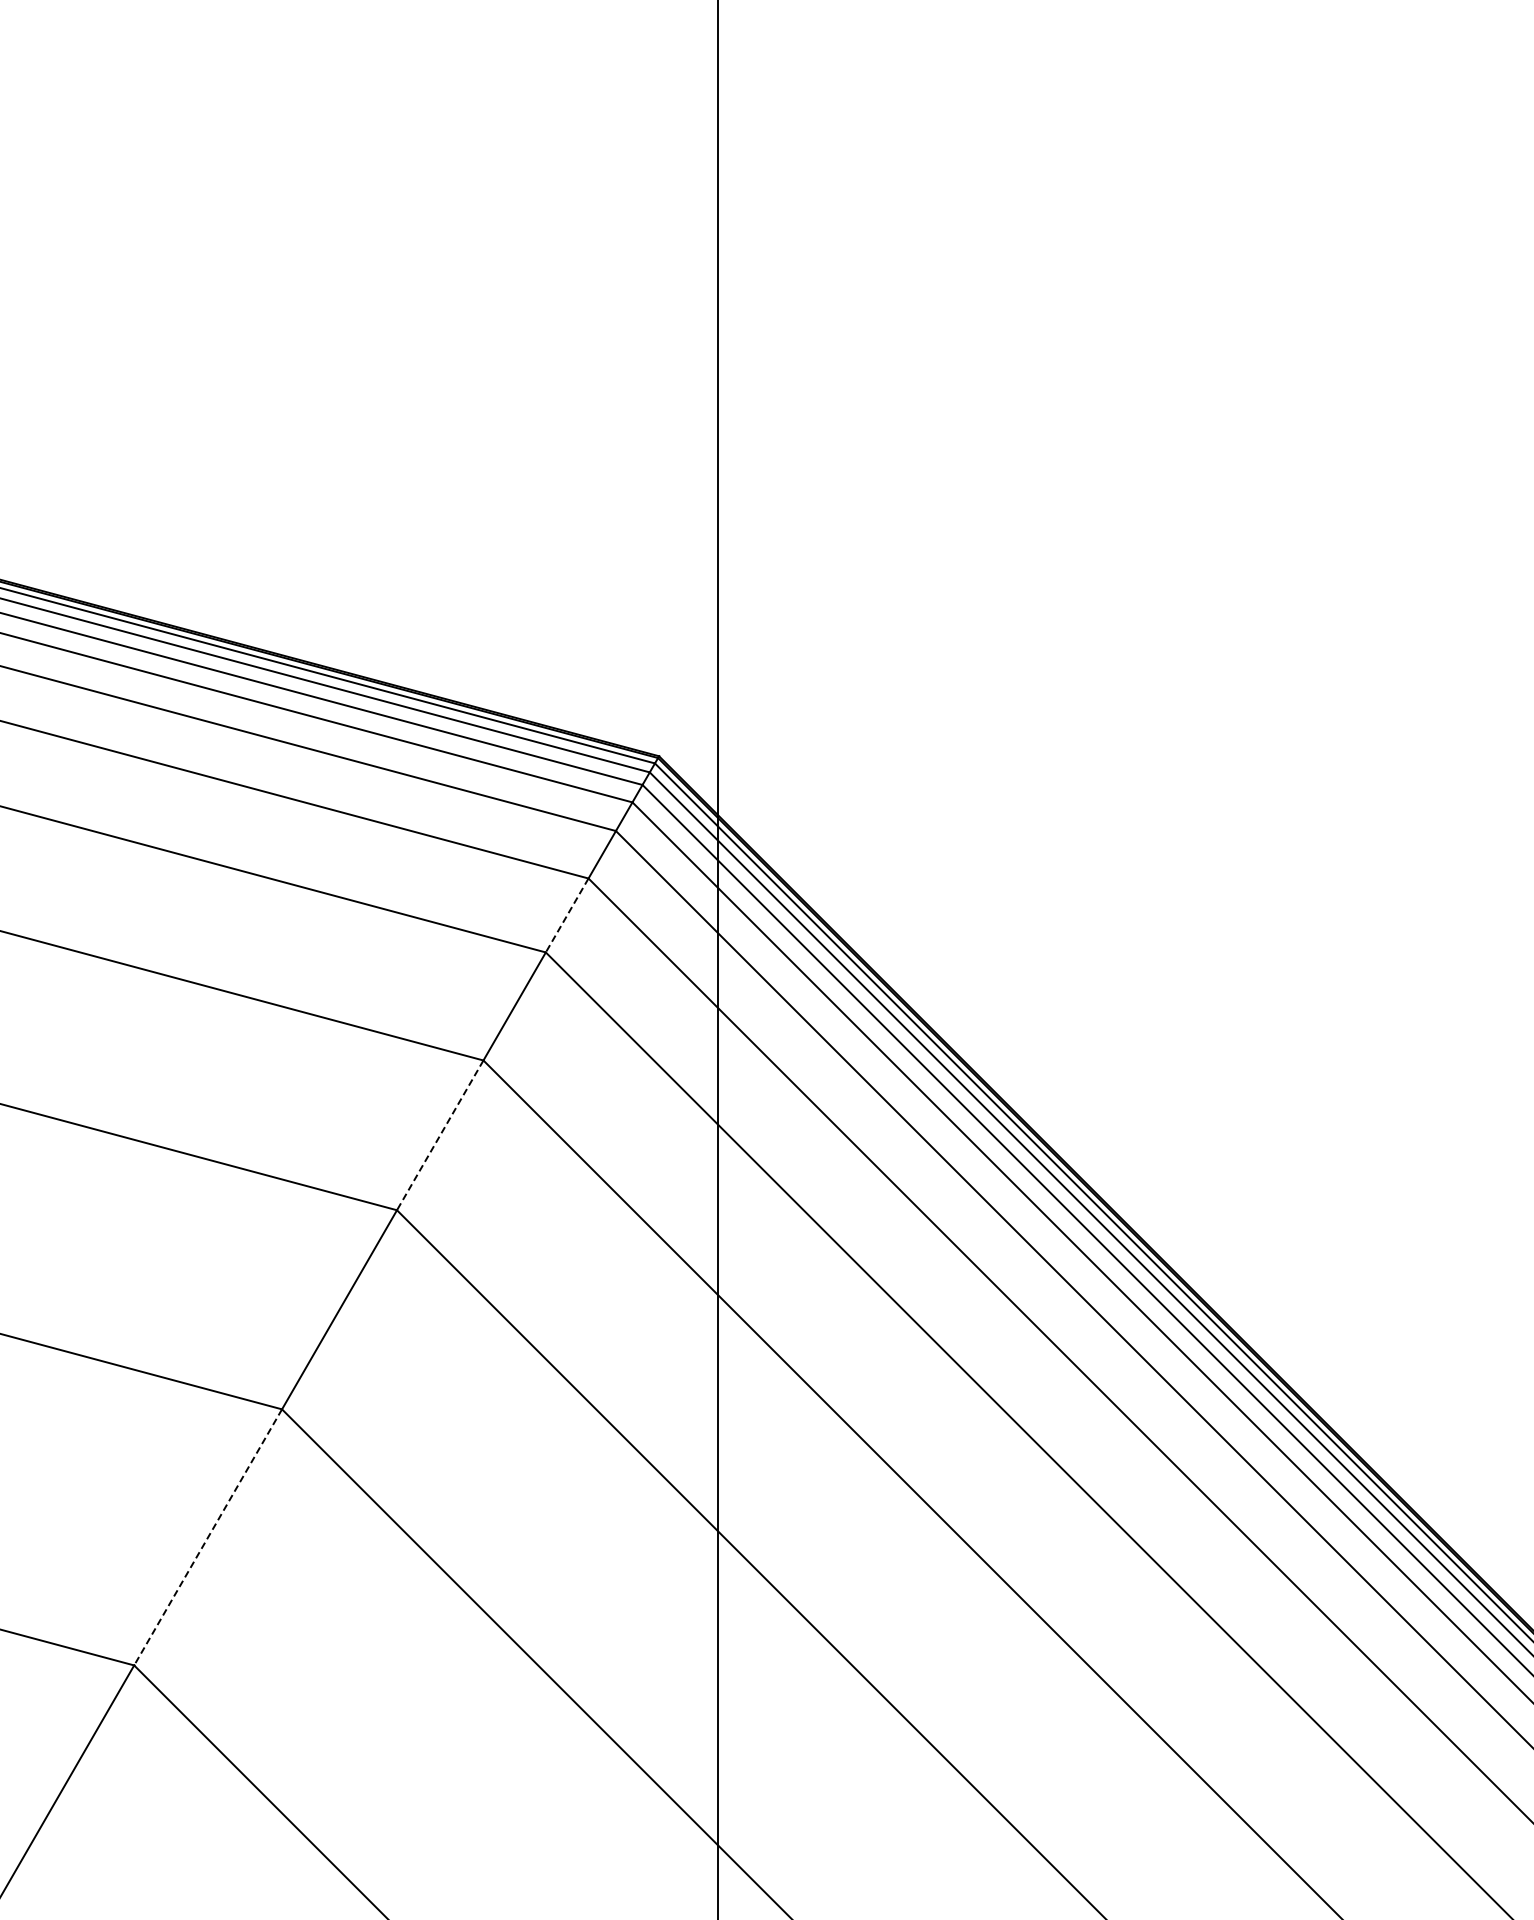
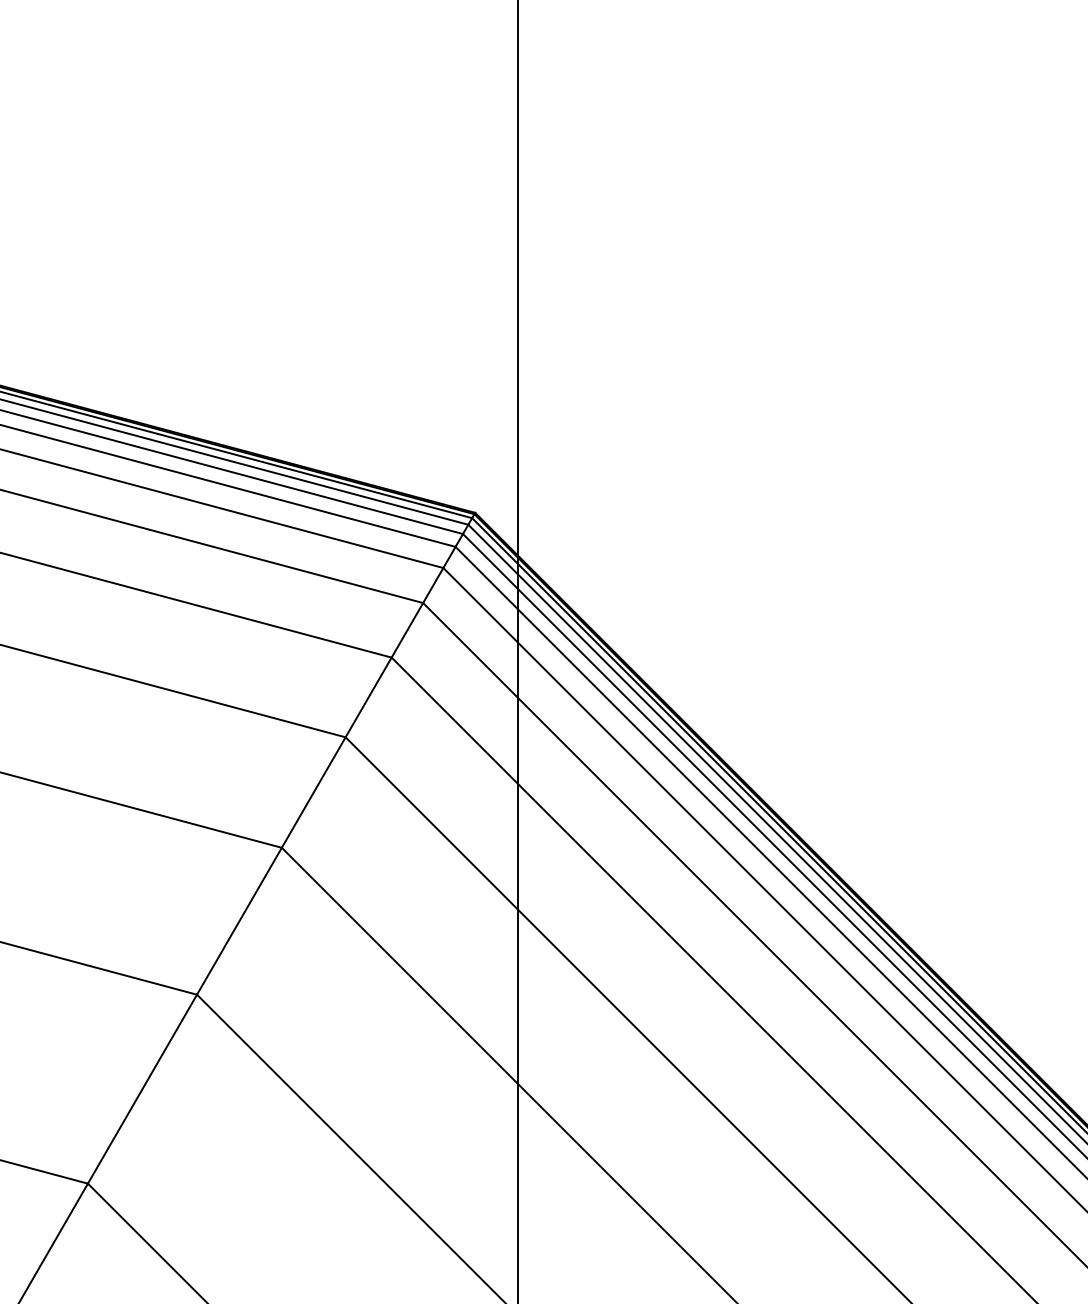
line: (567, 915) -> (407, 630), dashed -> solid
line: (439, 1135) -> (313, 792), dashed -> solid
line: (208, 1537) -> (142, 1089), dashed -> solid

